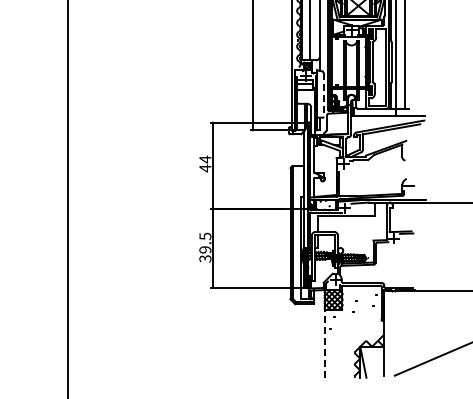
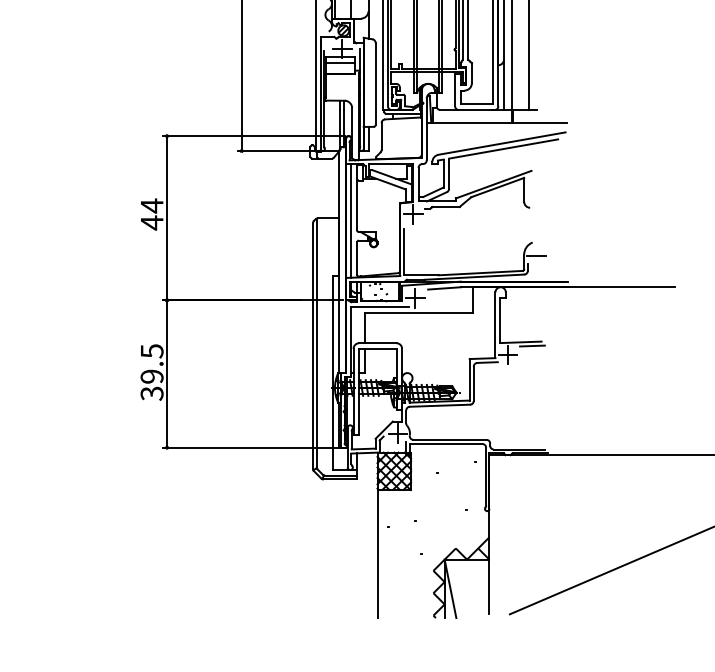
line: (323, 94) -> (375, 83), dashed -> solid
line: (324, 343) -> (377, 553), dashed -> solid

